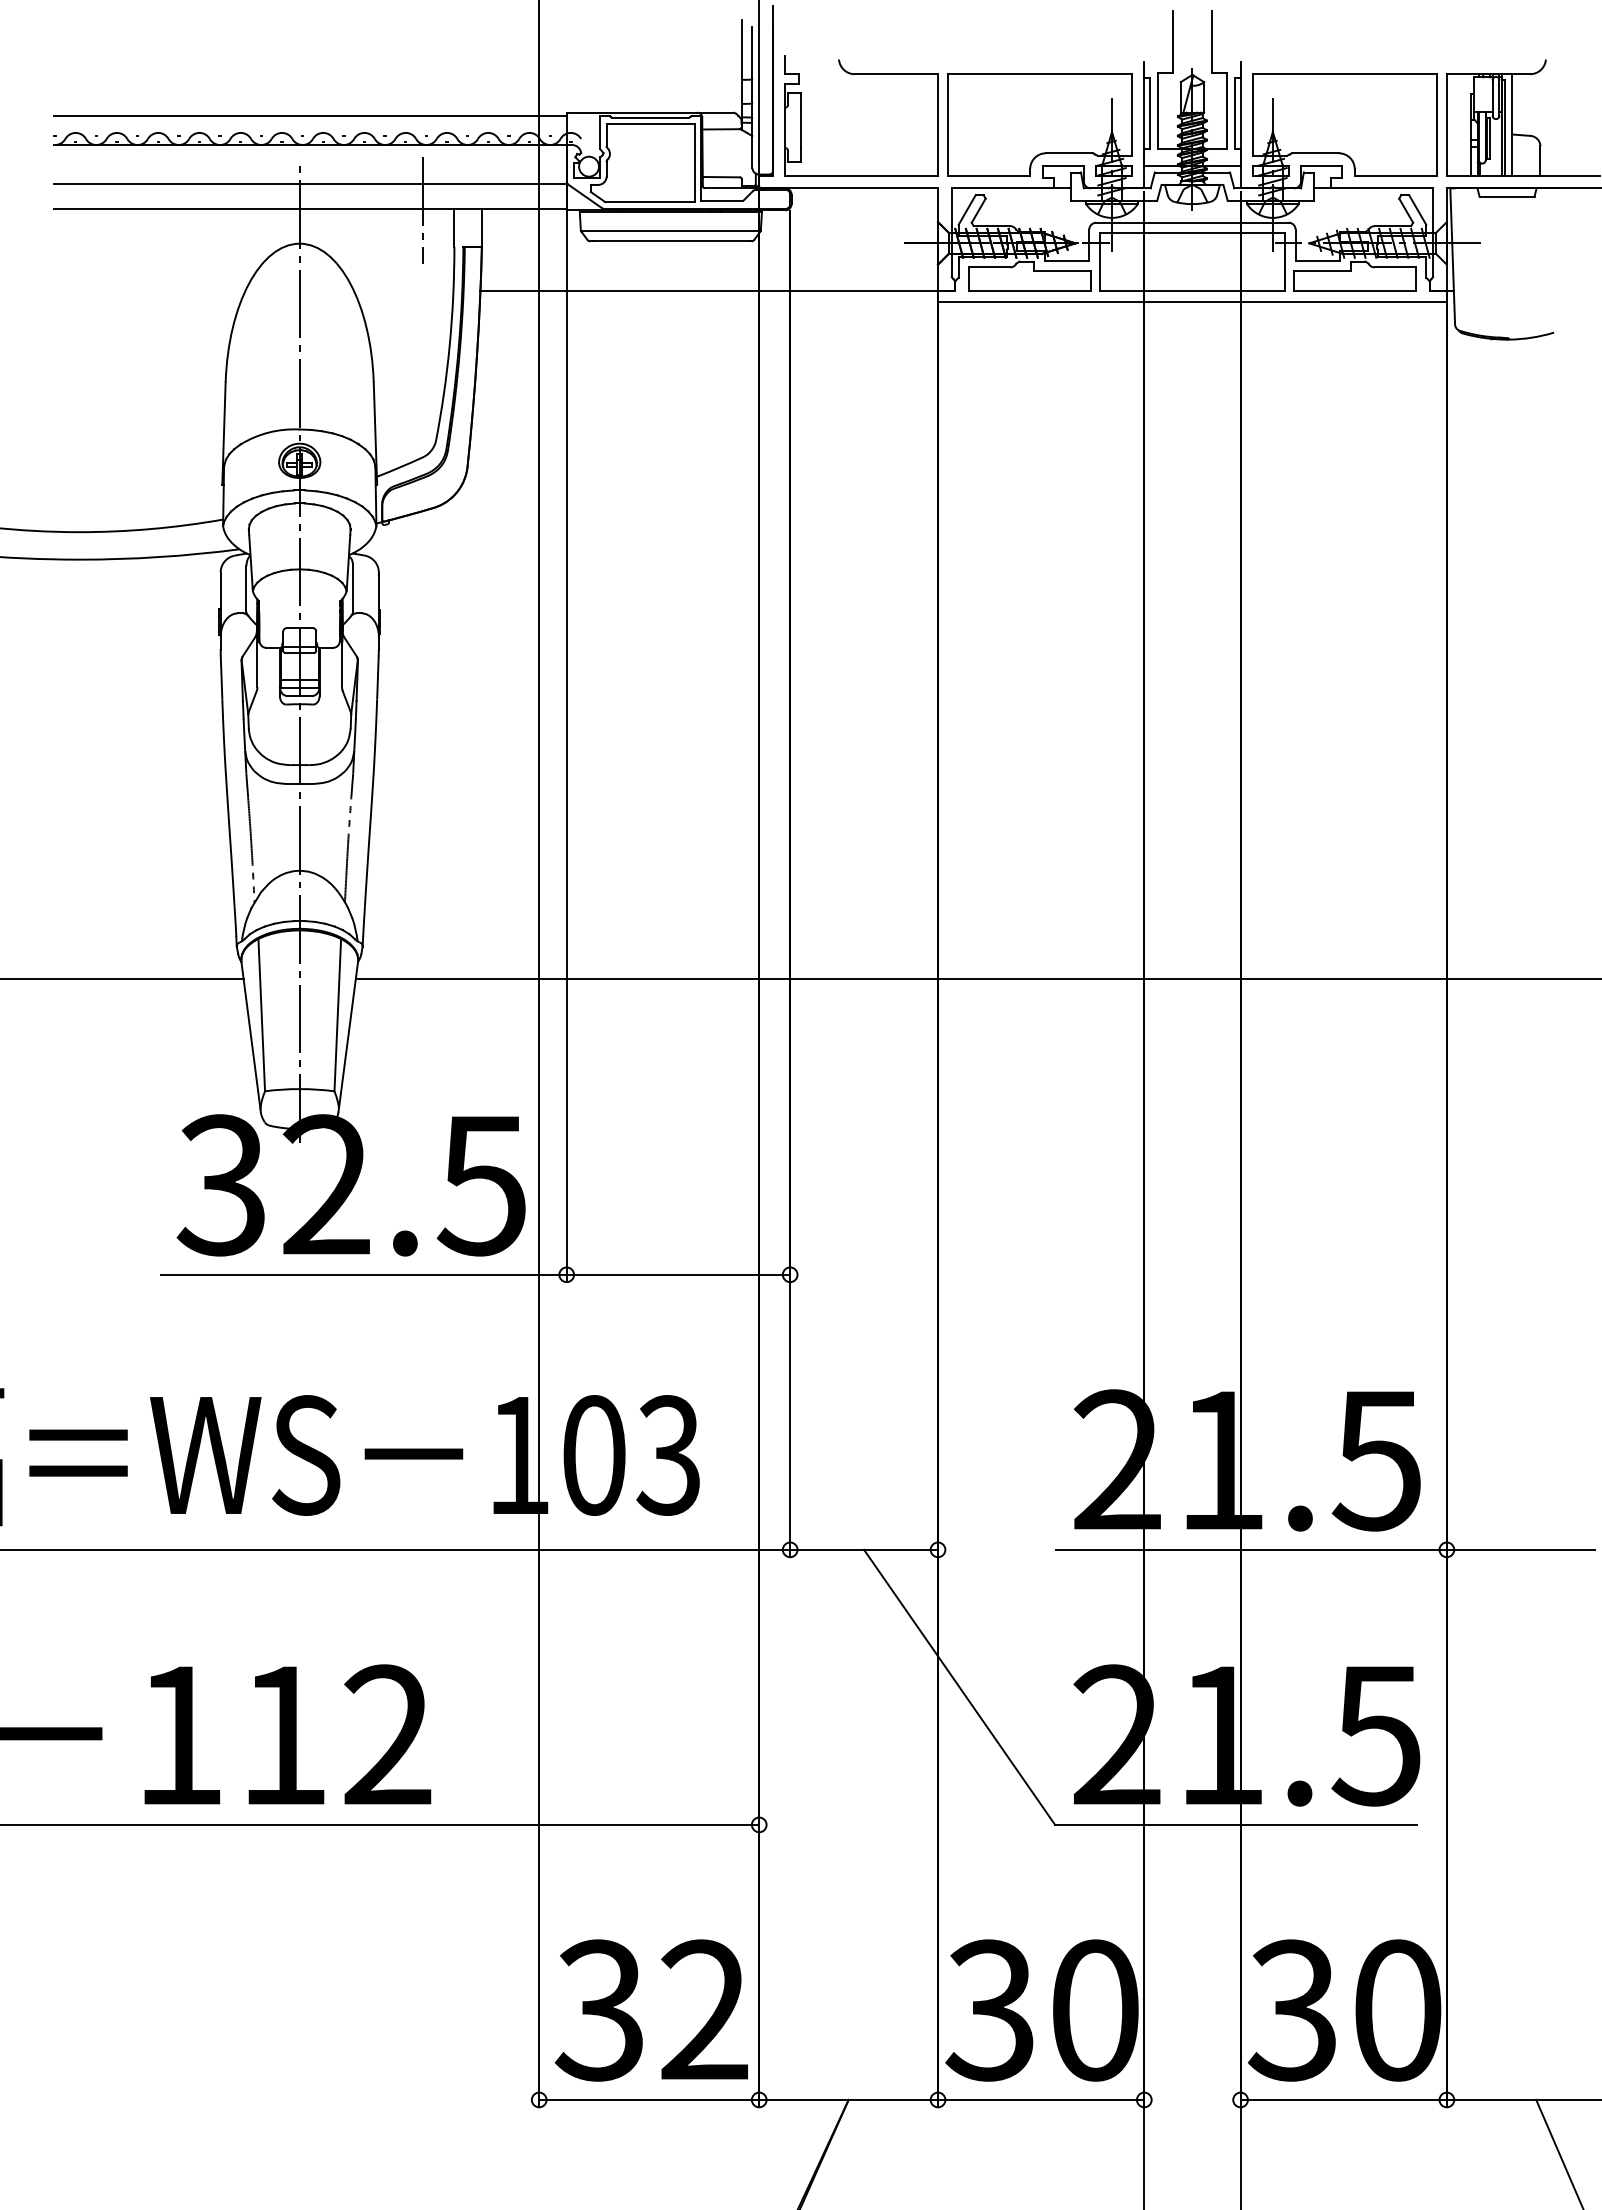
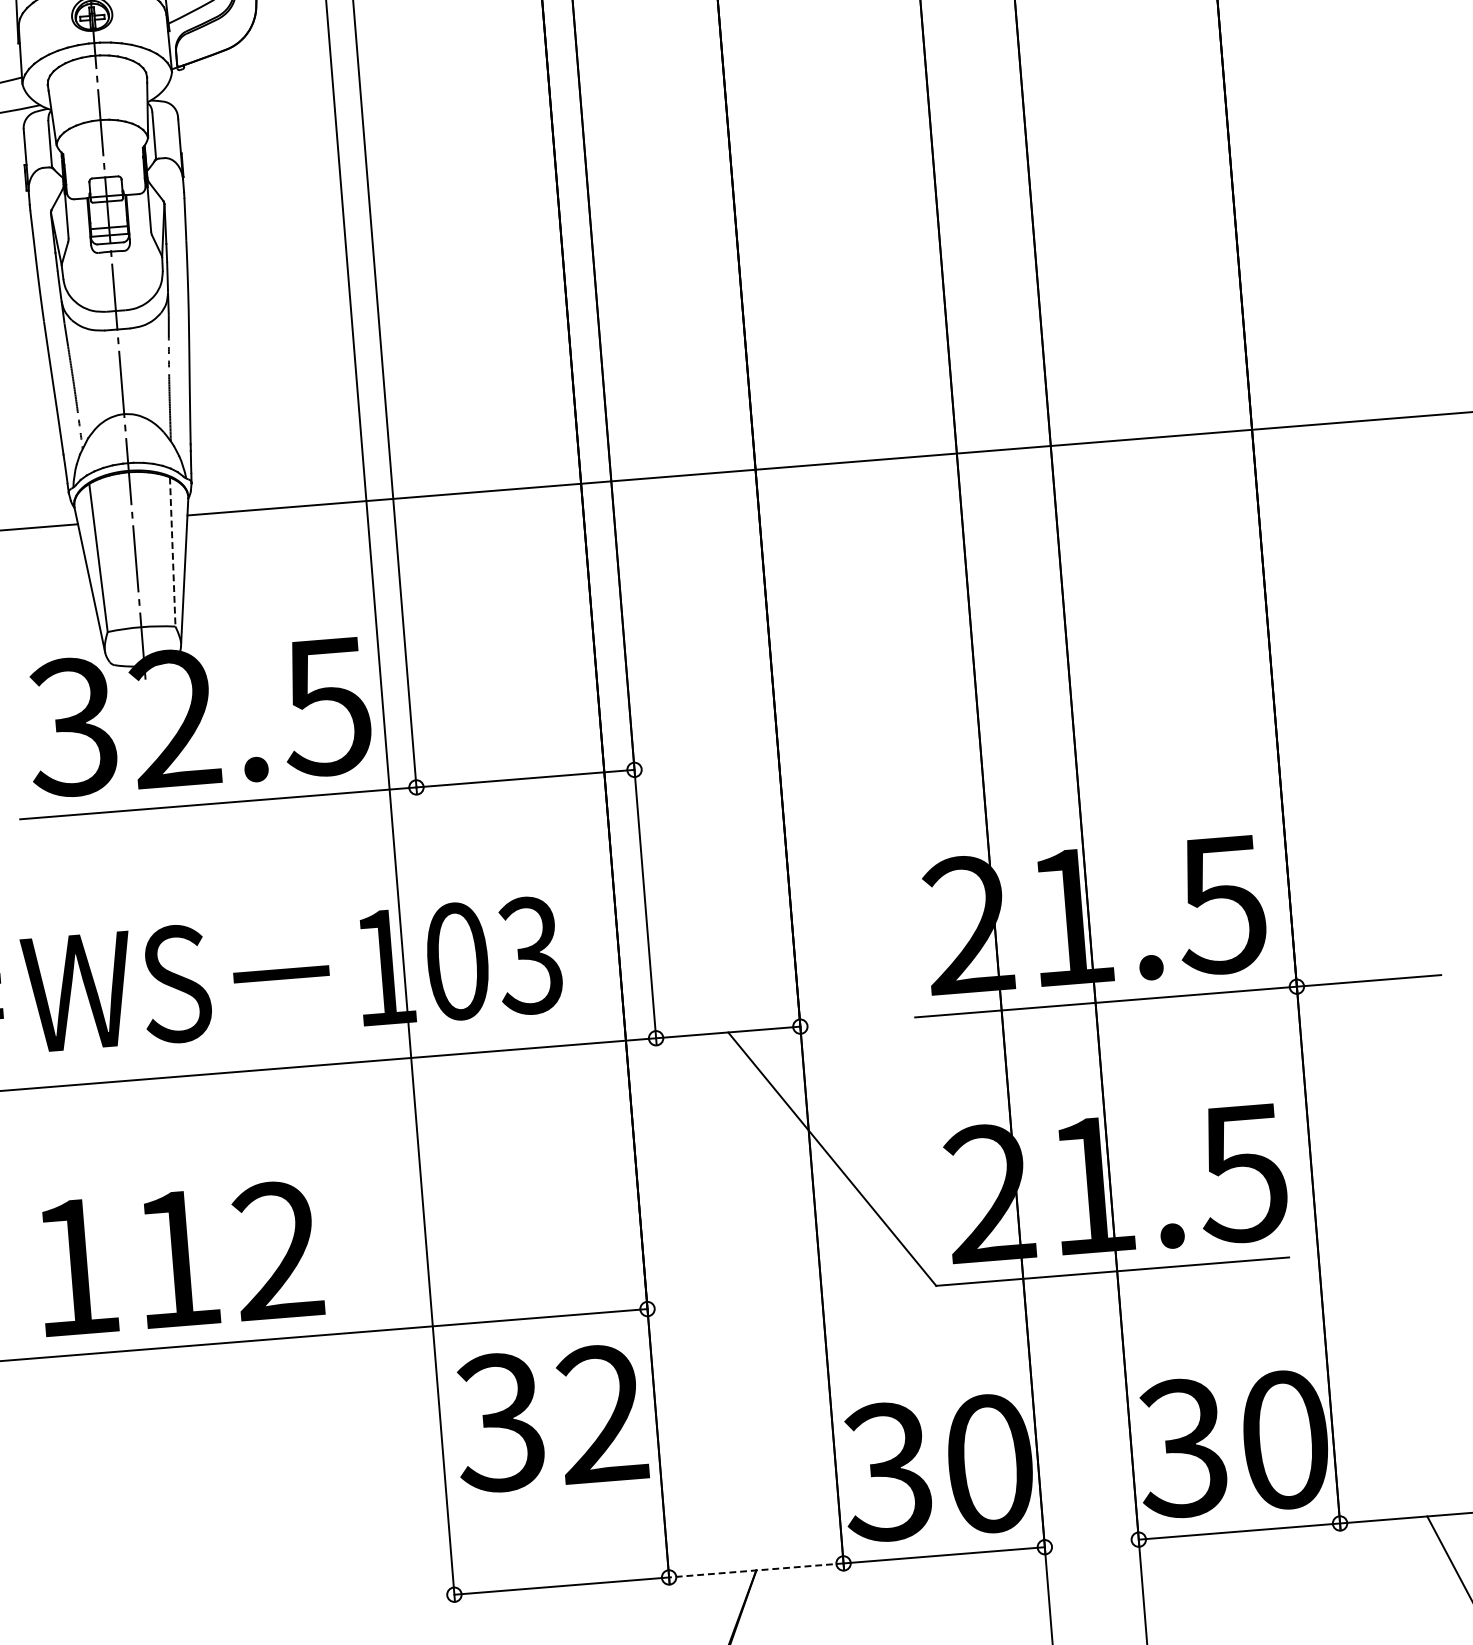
line: (337, 1015) -> (172, 552), solid -> dashed
text: (650, 2010) -> (549, 1418), moved
line: (848, 2099) -> (756, 1569), solid -> dashed

